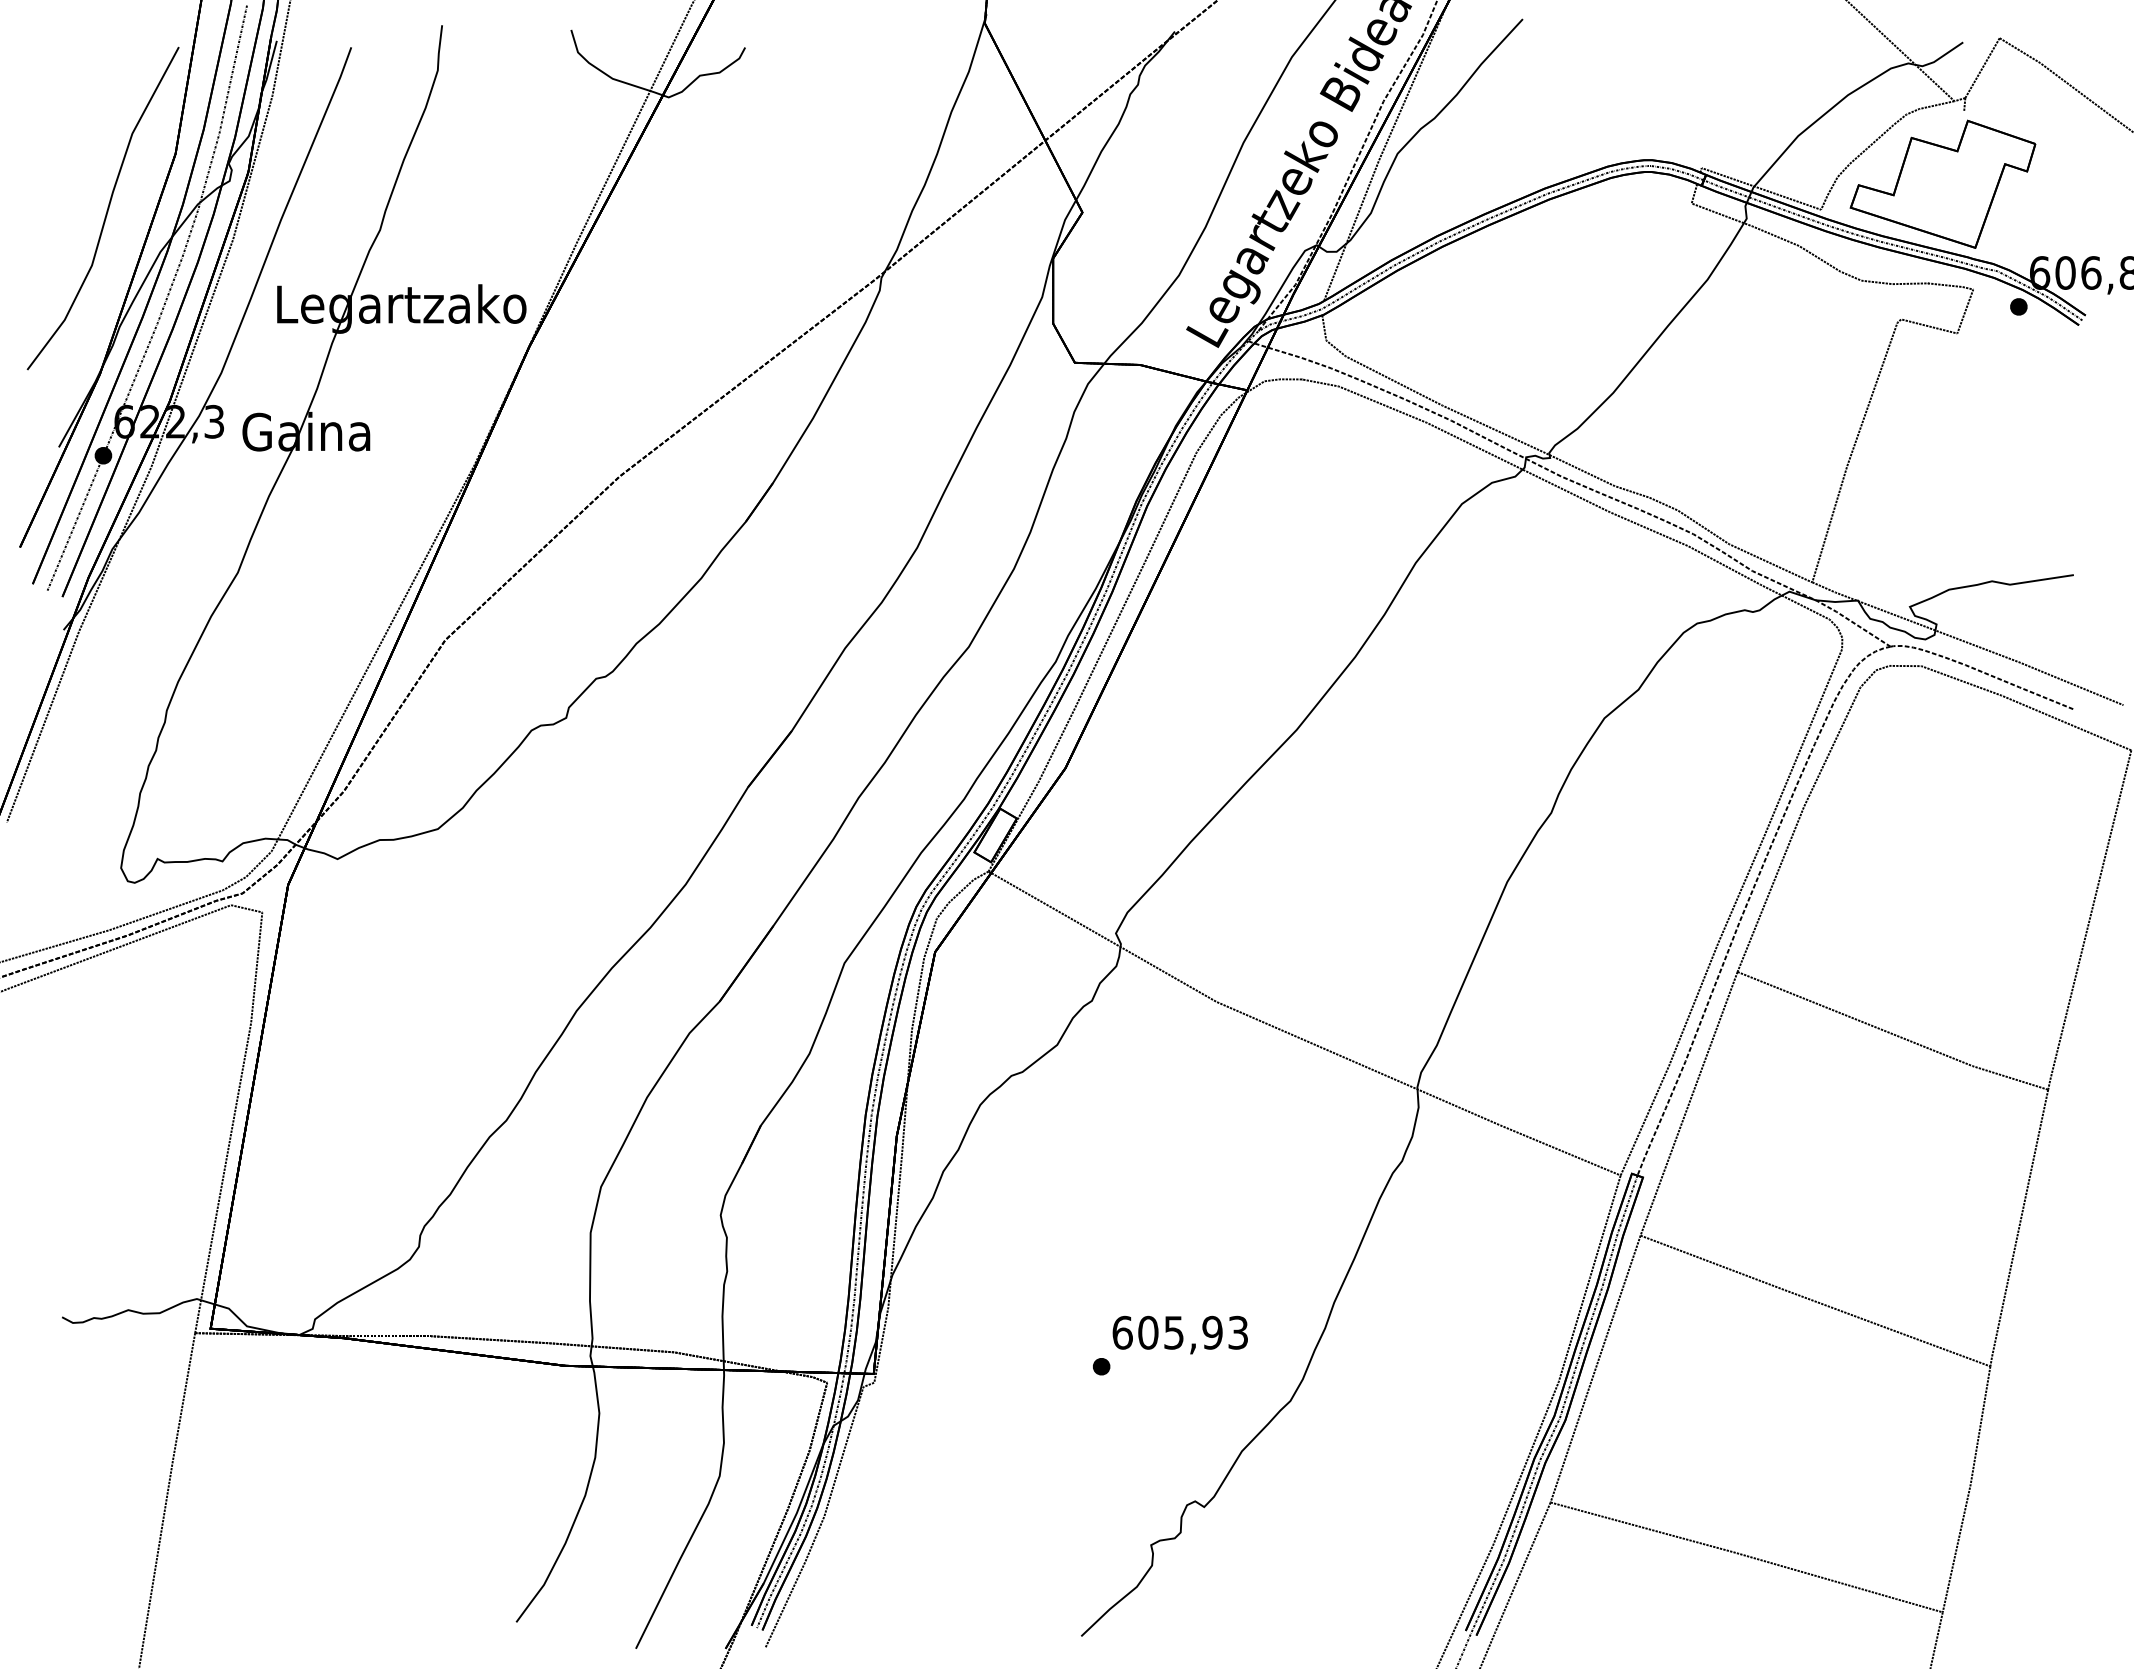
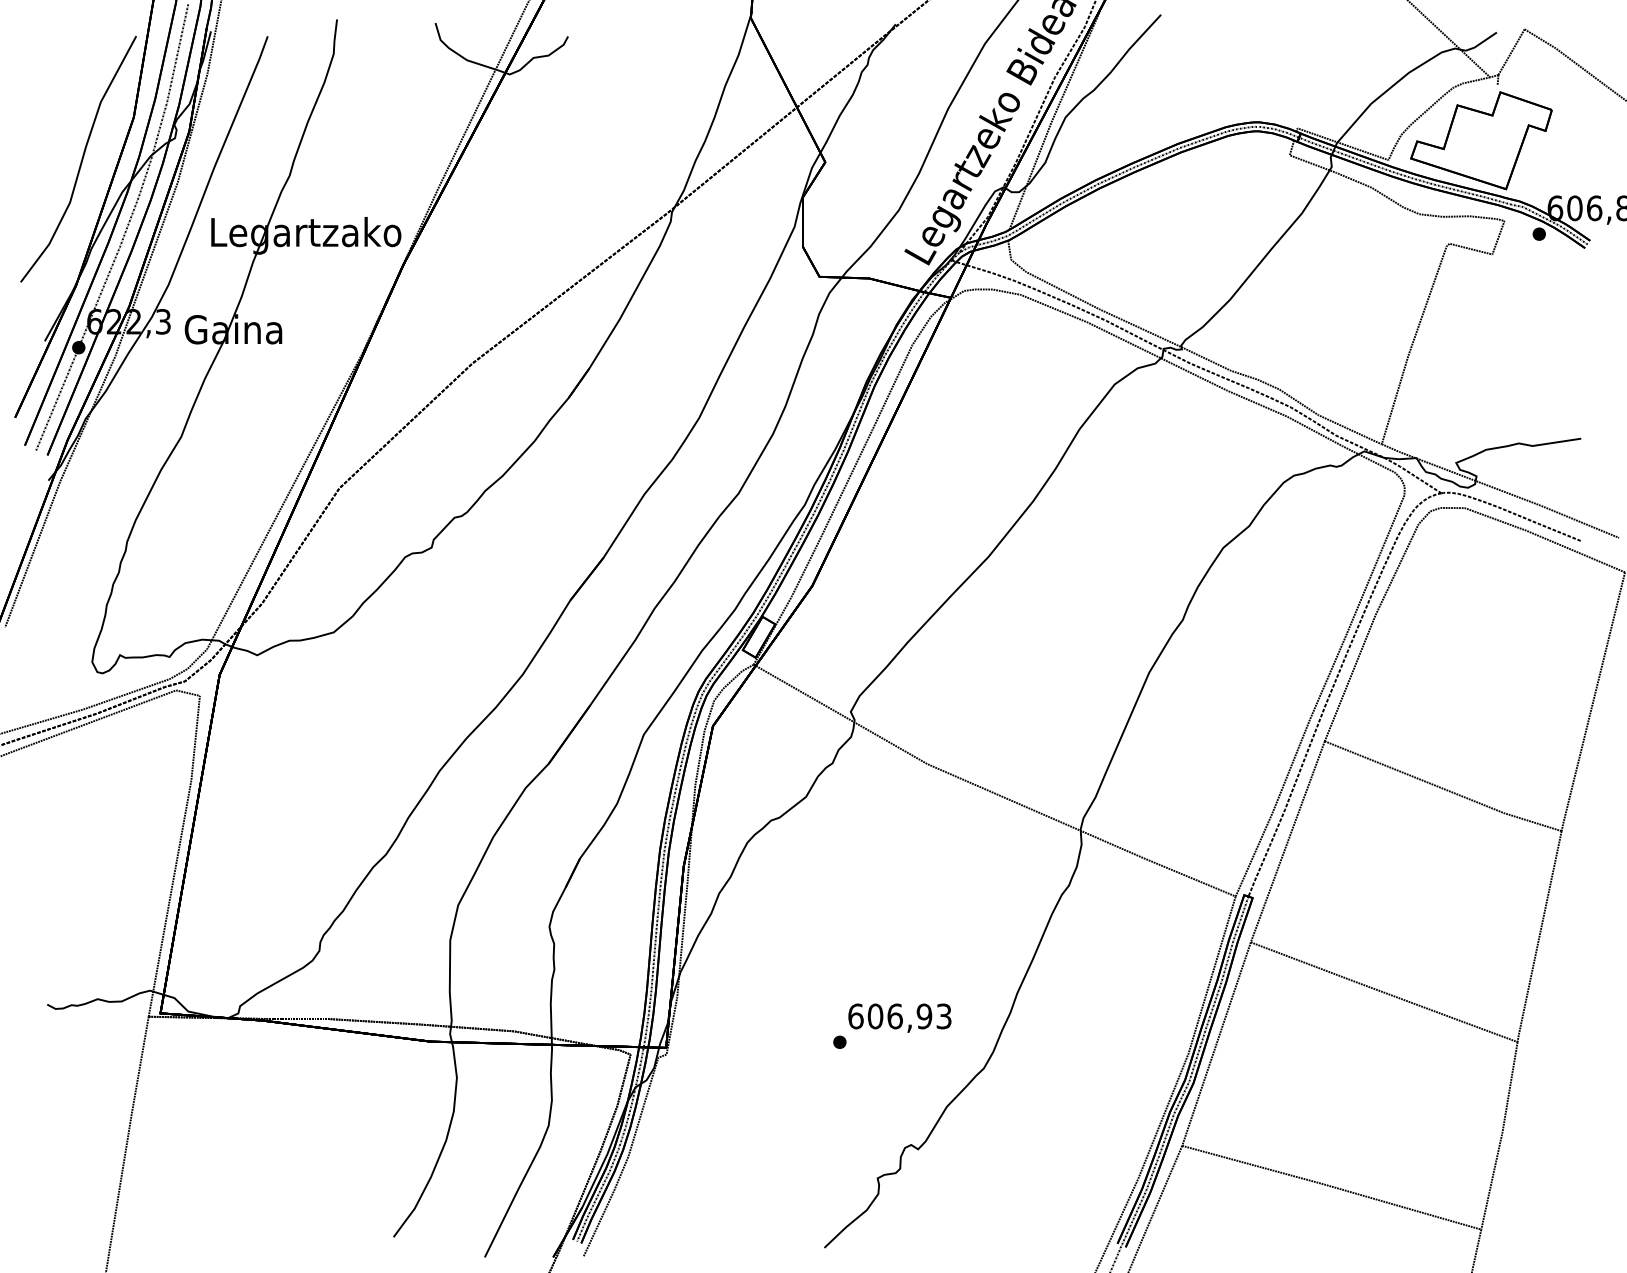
text: (1174, 1332) -> (895, 1016), 605,93 -> 606,93

